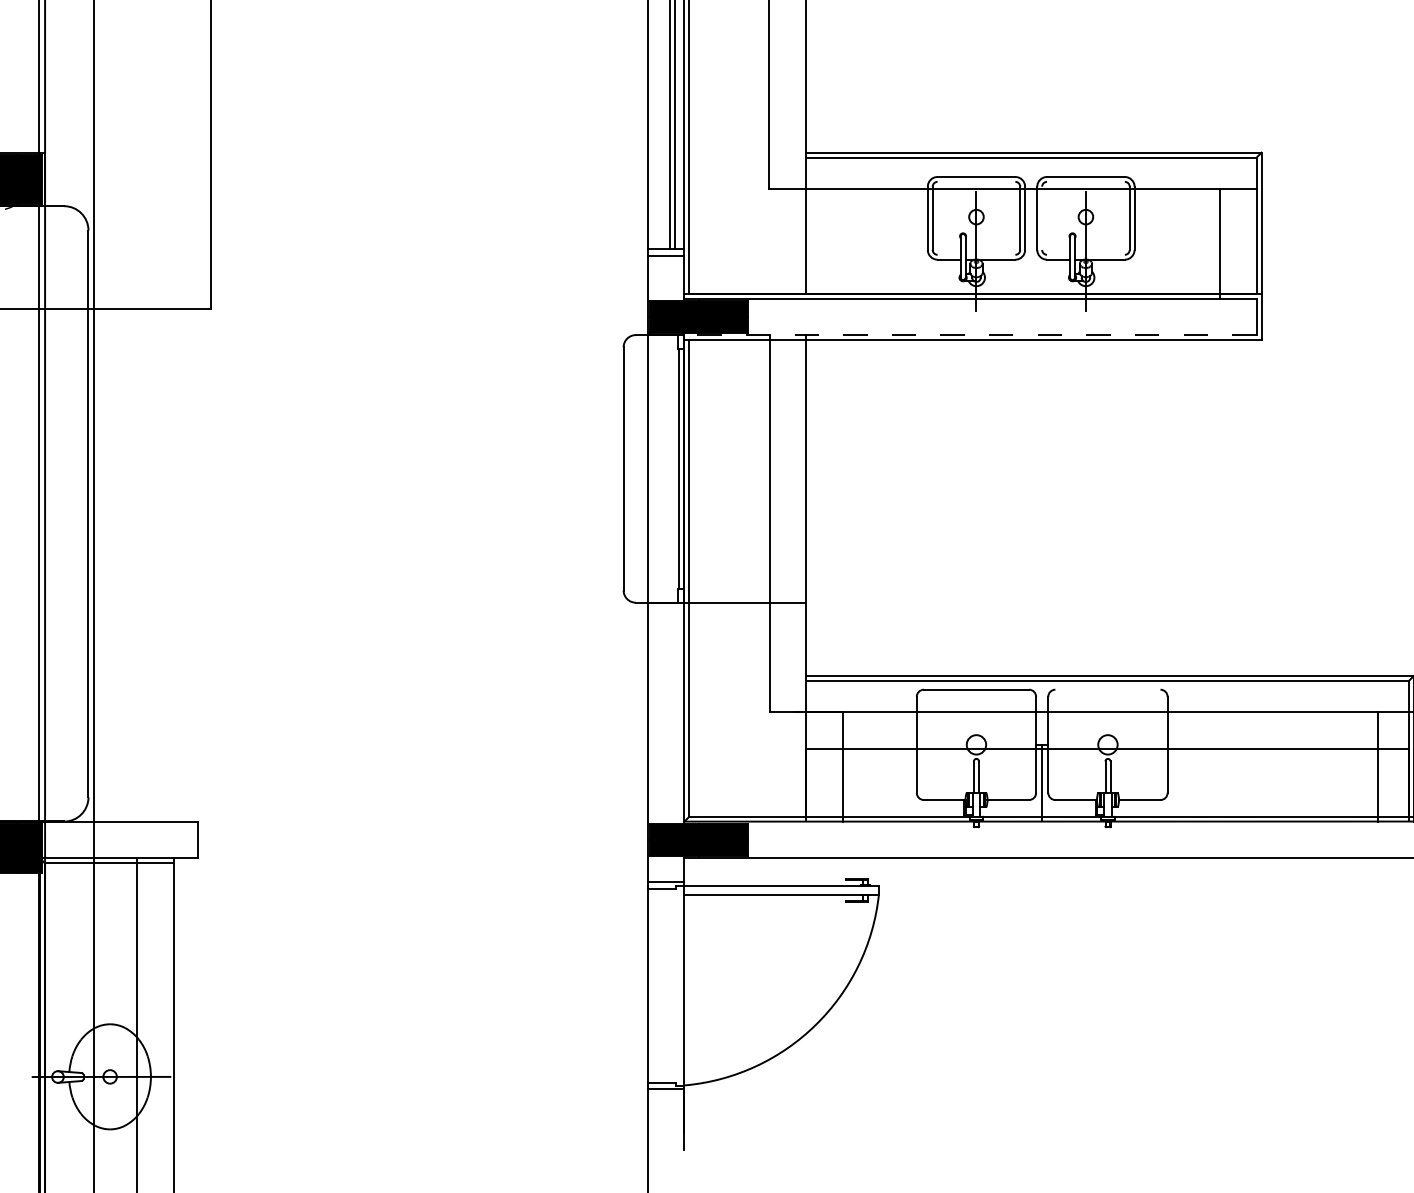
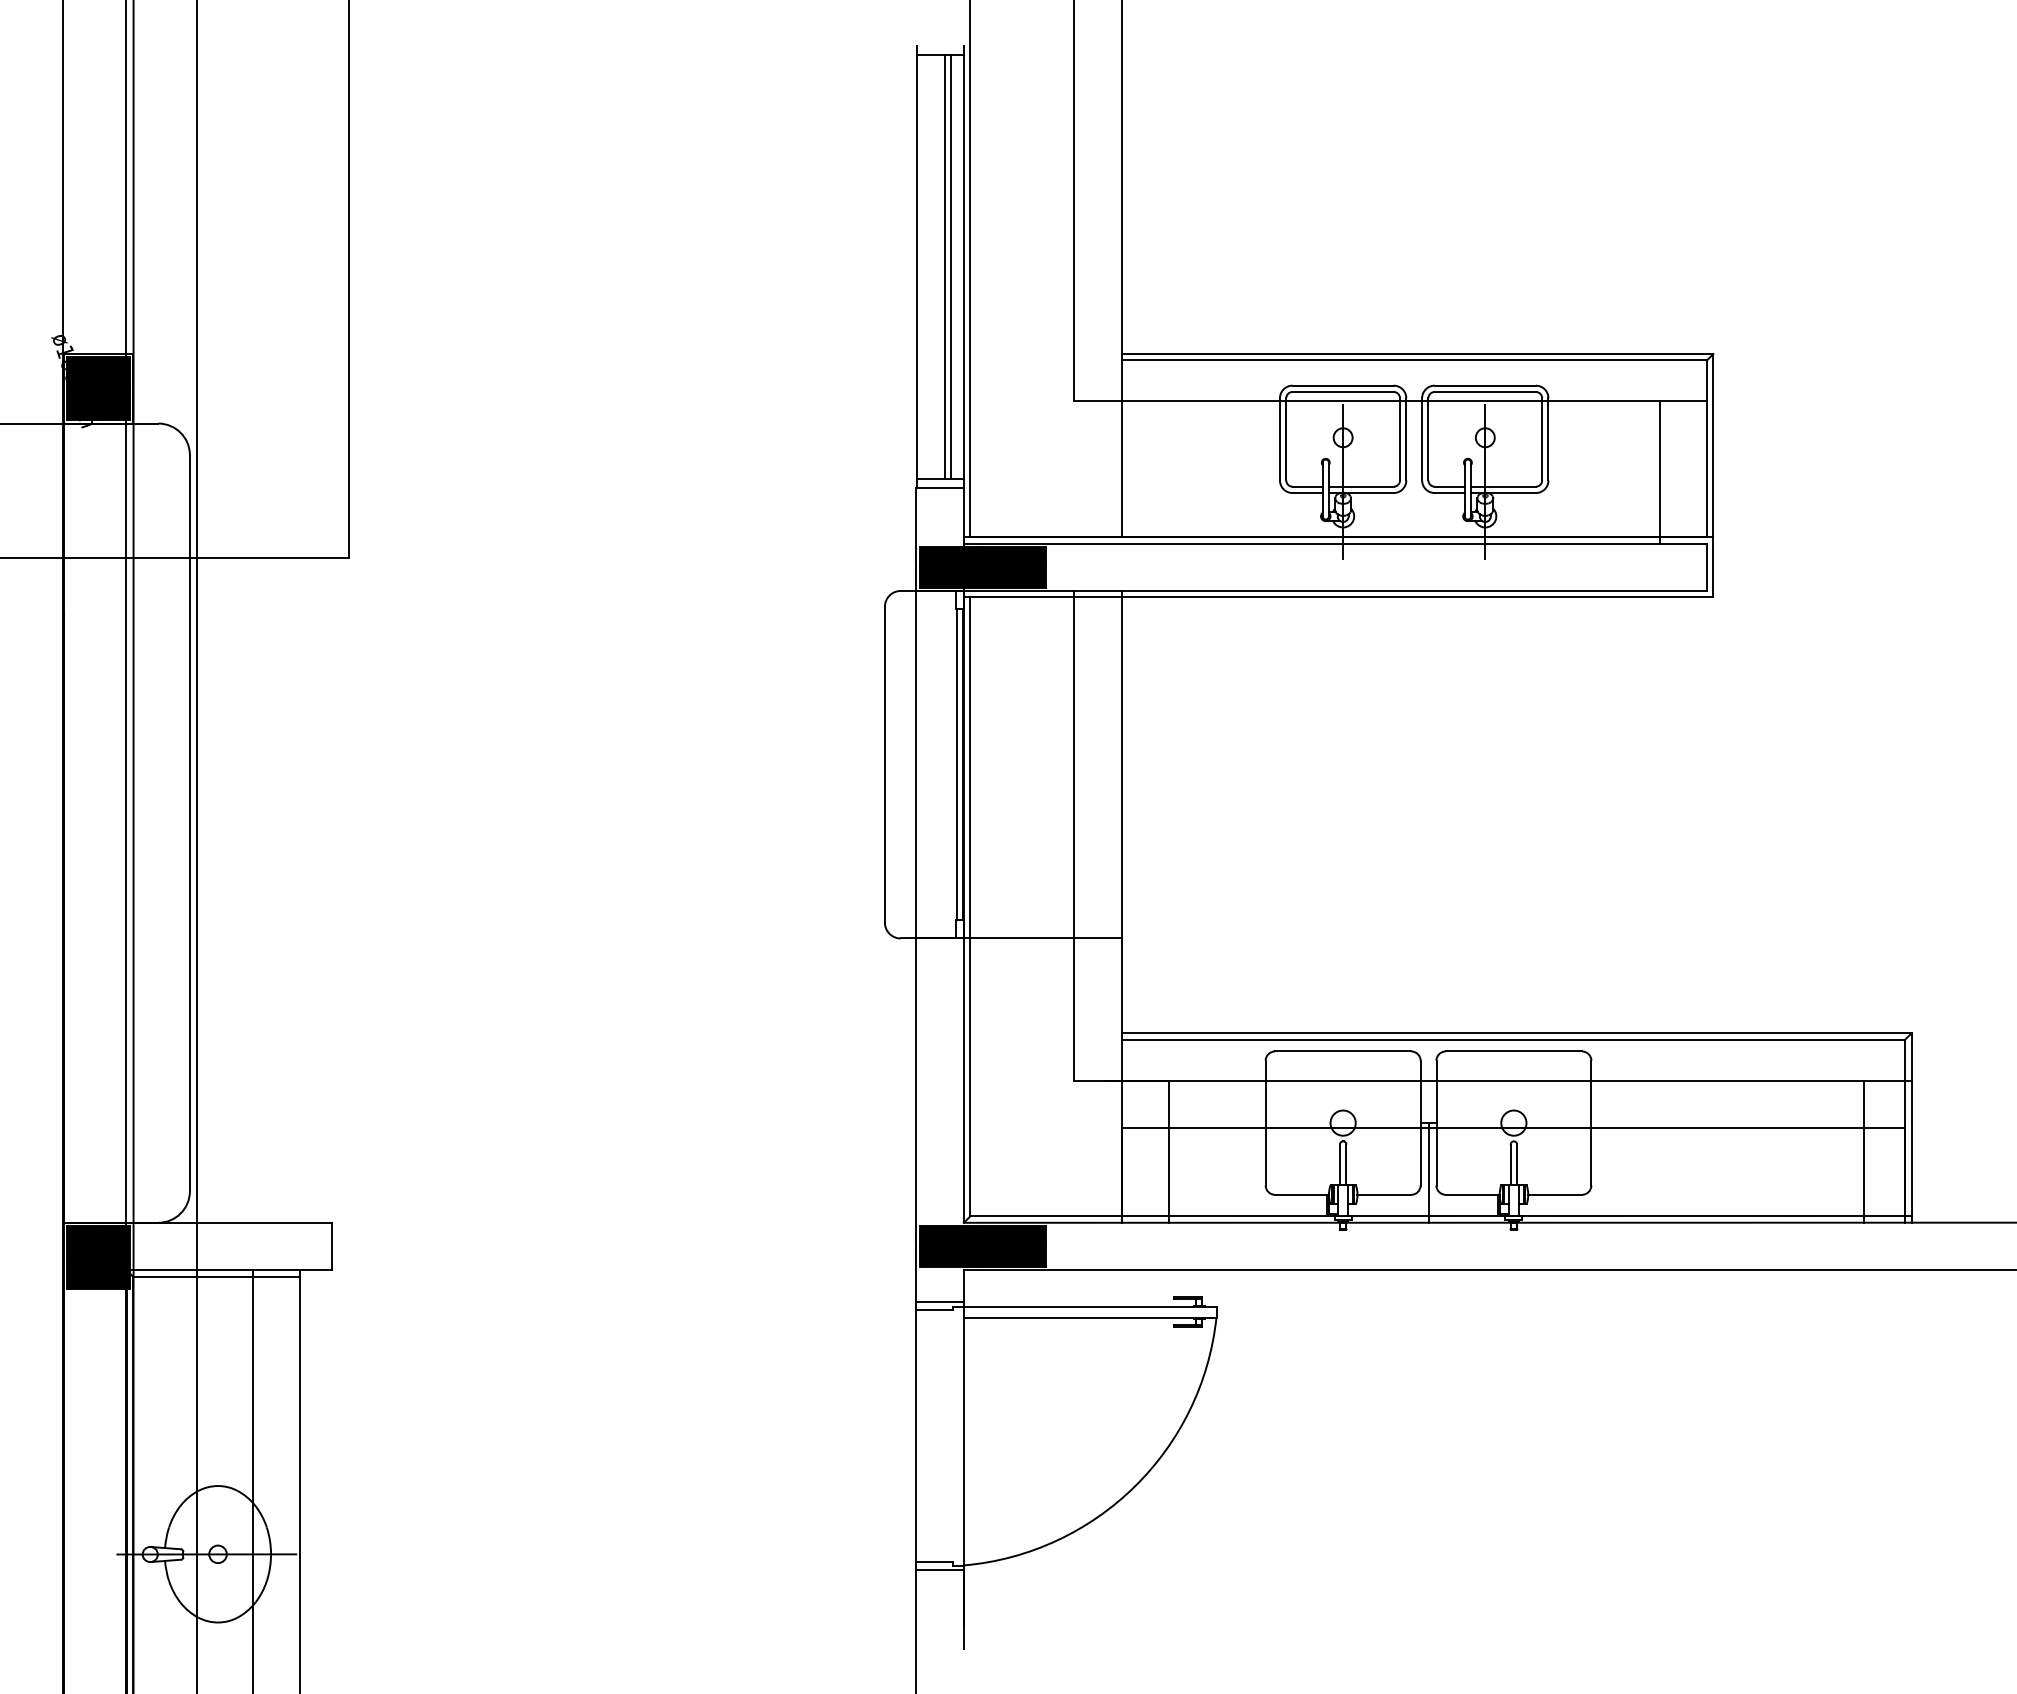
line: (975, 181) -> (1342, 391), added
line: (1085, 181) -> (1484, 391), added
line: (1042, 218) -> (1428, 439), added
line: (949, 254) -> (1307, 486), added
line: (989, 254) -> (1360, 486), added
line: (1058, 254) -> (1449, 486), added
line: (1099, 254) -> (1503, 486), added
line: (970, 334) -> (1335, 590), dashed -> solid
line: (1107, 689) -> (1513, 1051), added

